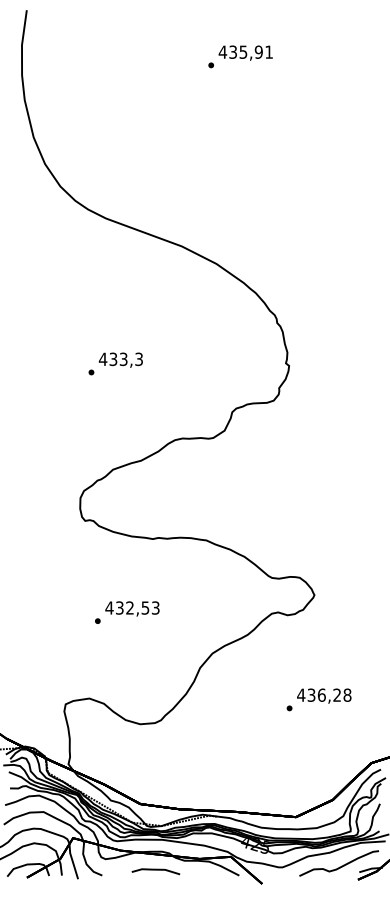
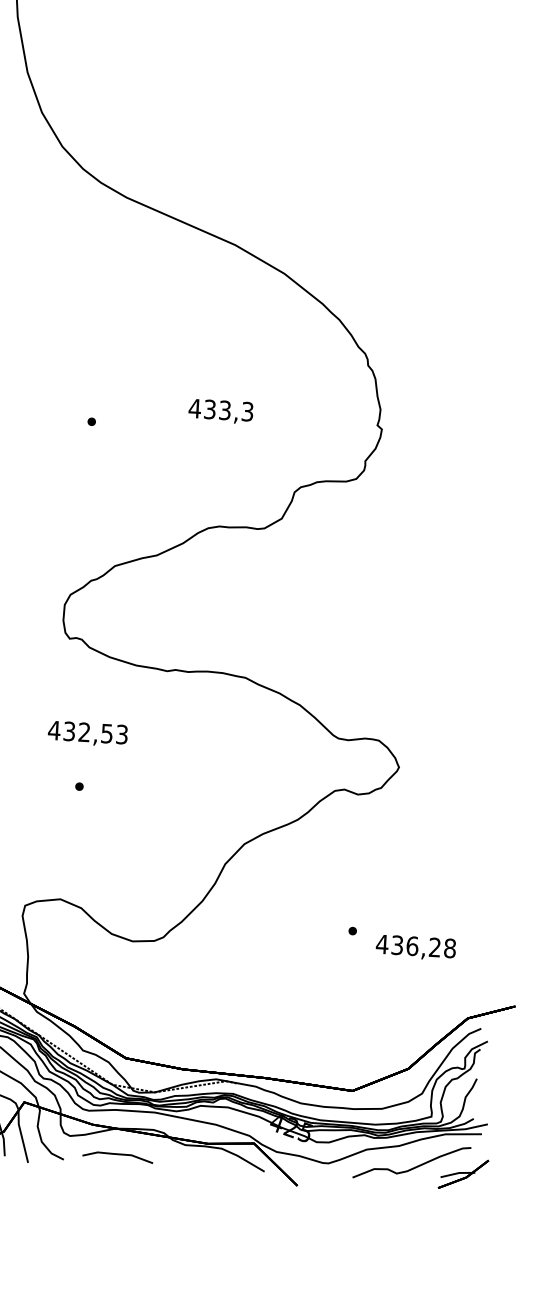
text: (120, 359) -> (220, 410), moved
text: (132, 608) -> (88, 733), moved
text: (324, 695) -> (416, 946), moved
line: (155, 870) -> (117, 1155), moved

